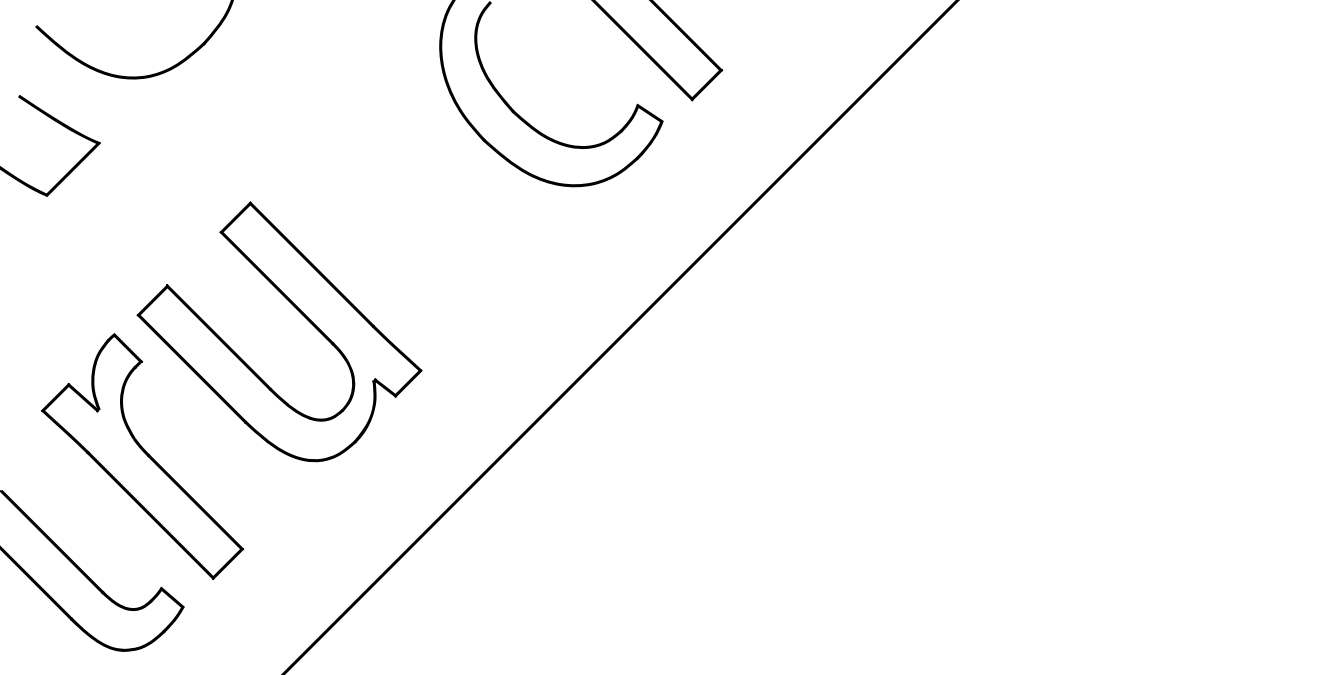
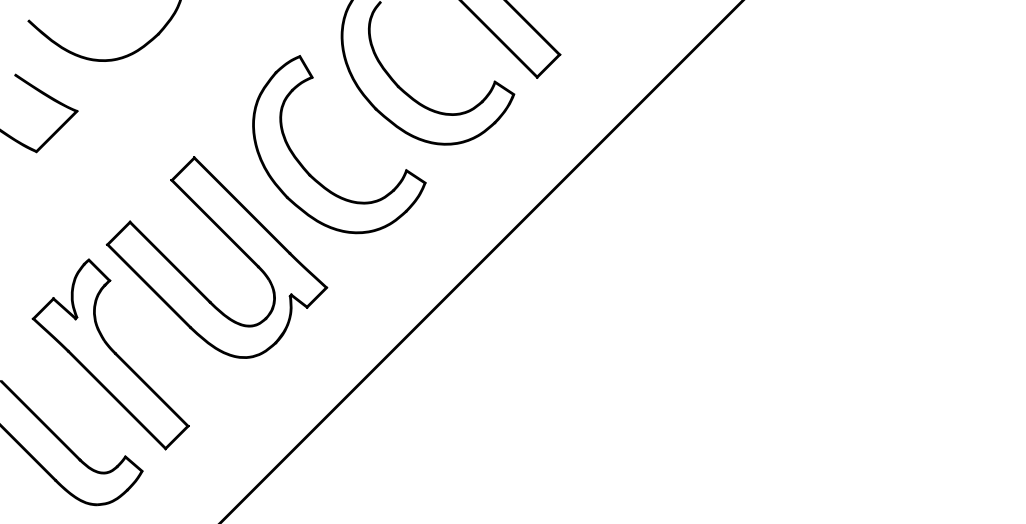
part: (399, 223) -> (310, 173), added

